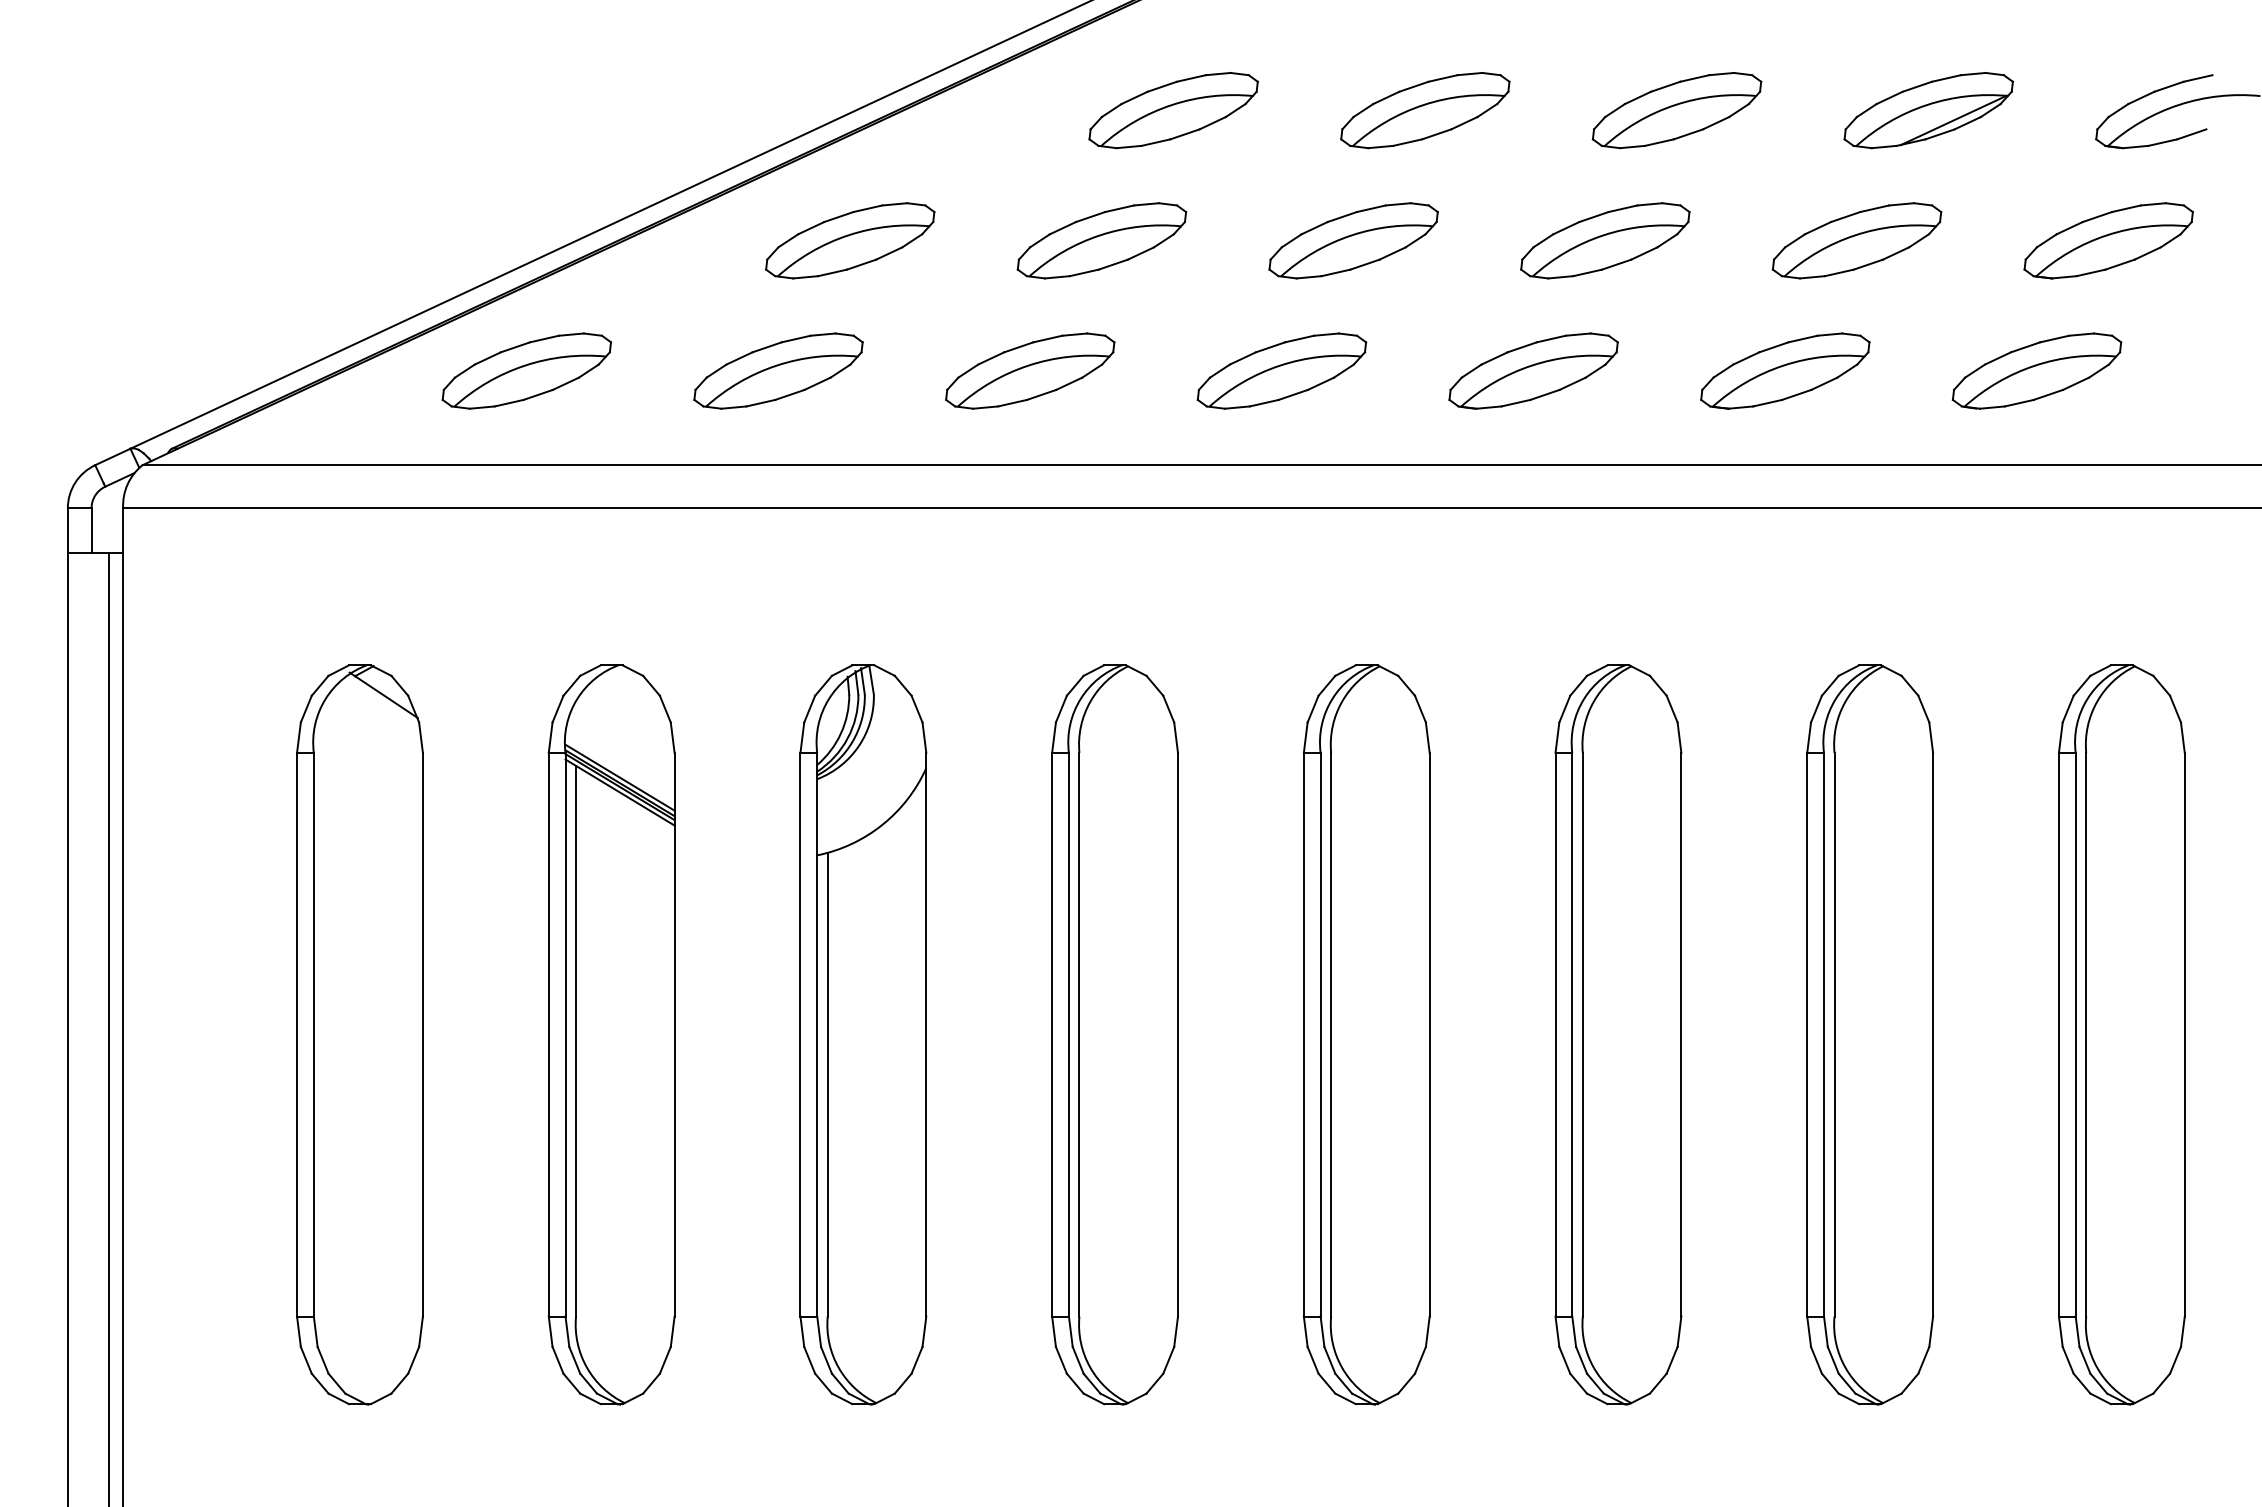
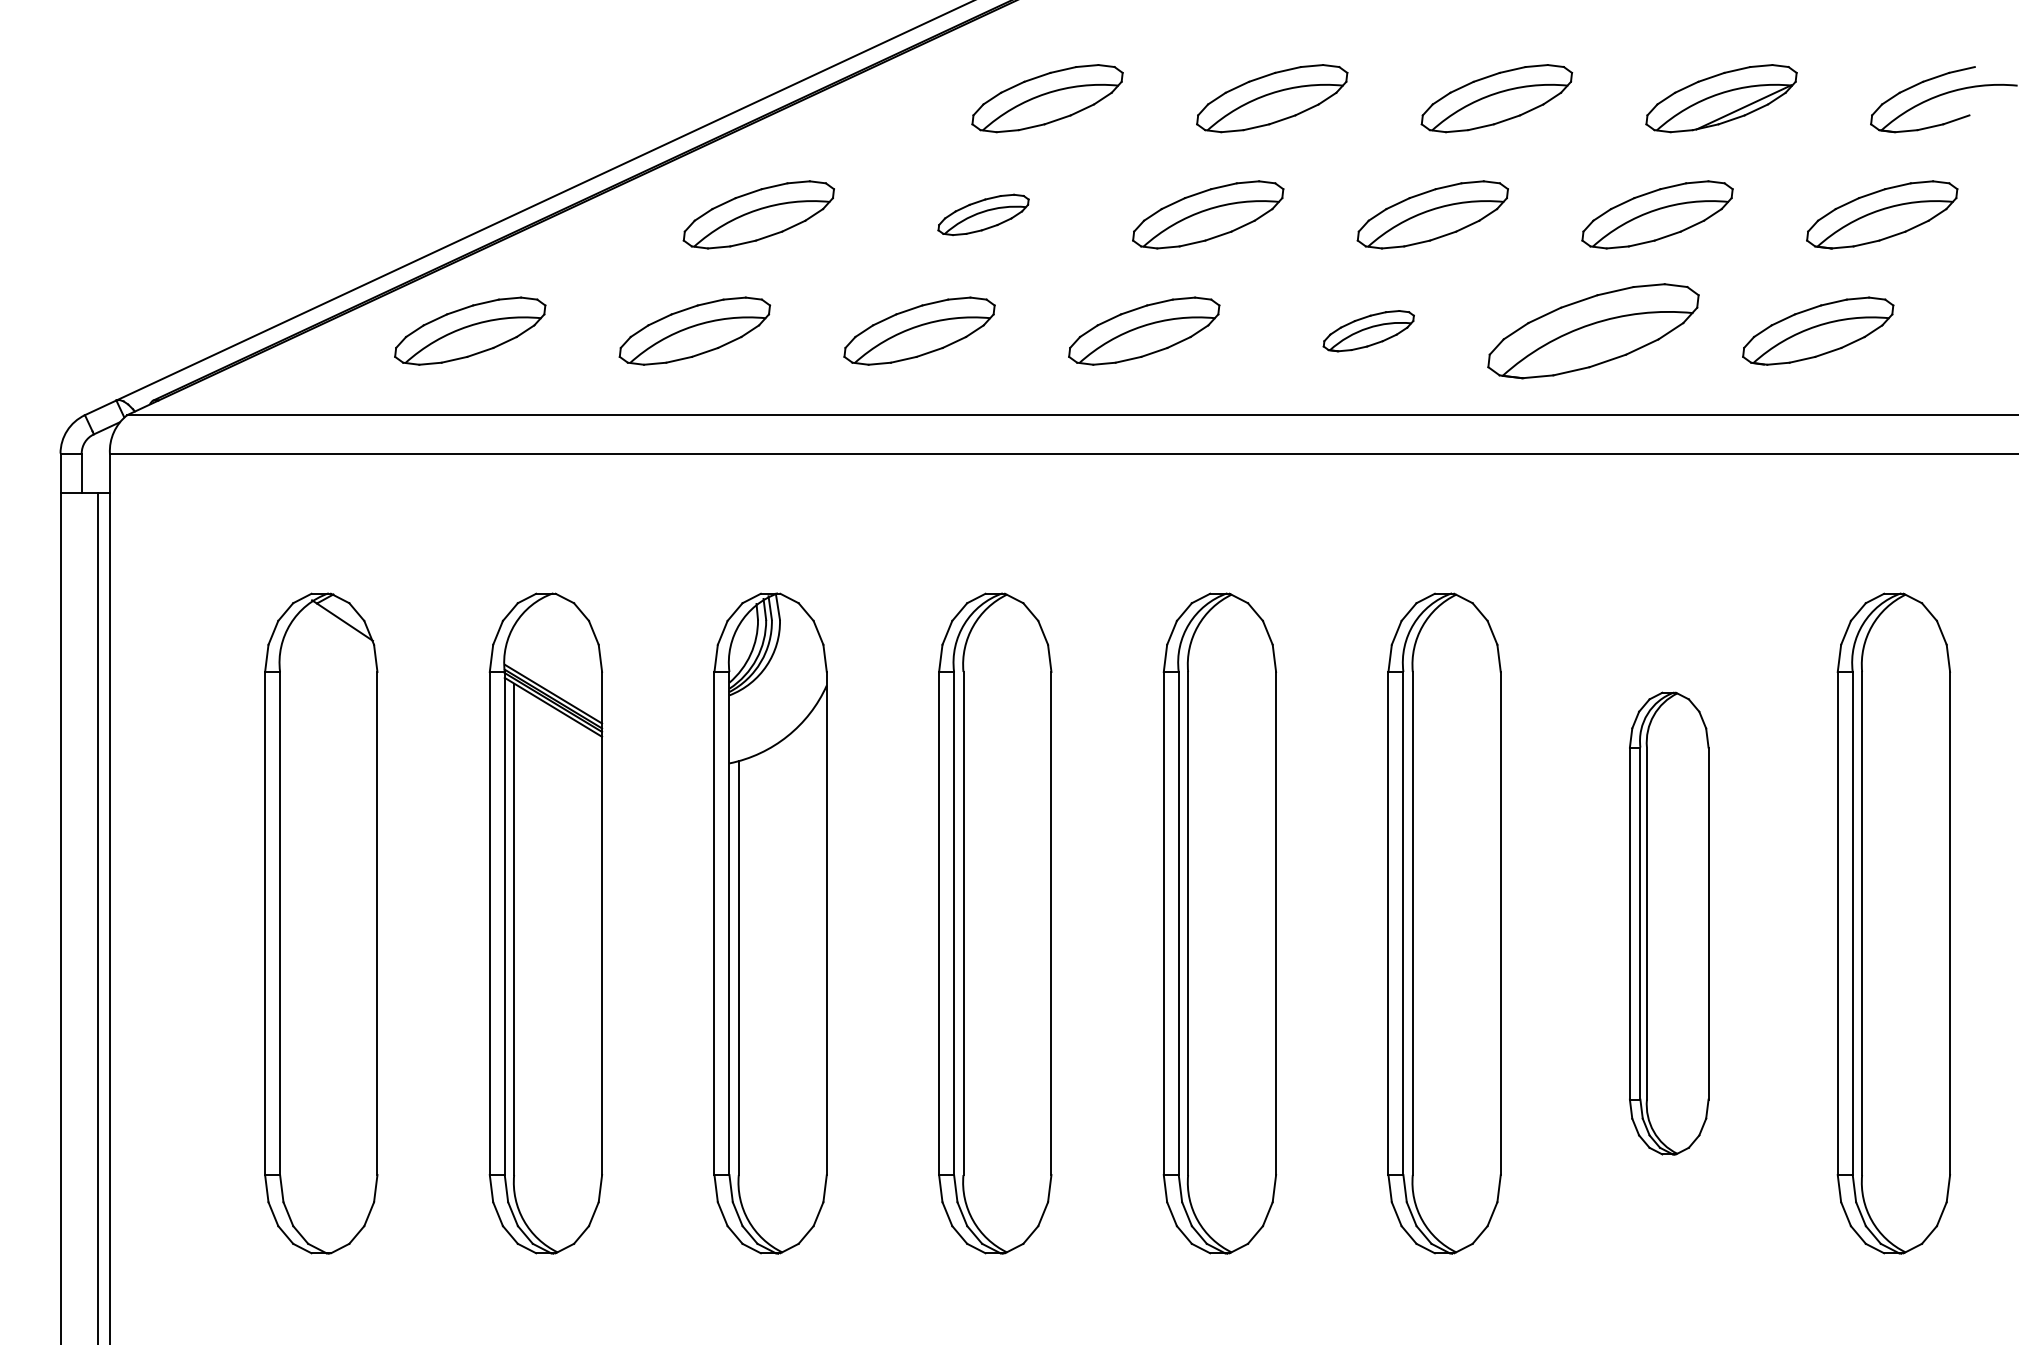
part: (1101, 240) -> (983, 214), size x0.6
part: (1533, 370) -> (1368, 330), size x0.6
part: (1785, 370) -> (1593, 330), size x1.4
part: (1869, 1034) -> (1668, 923), size x0.7

